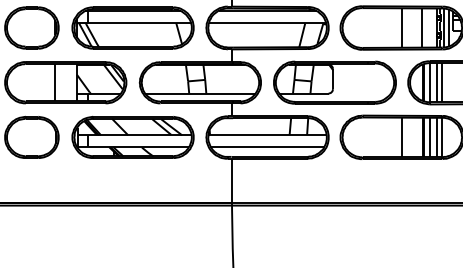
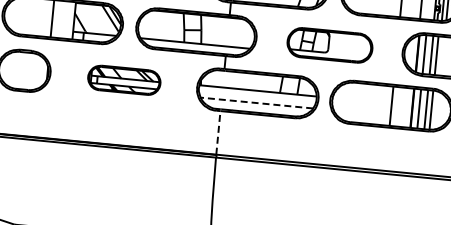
part: (334, 82) -> (329, 45), size x0.7
part: (132, 136) -> (123, 79), size x0.6
line: (267, 147) -> (256, 103), solid -> dashed
line: (231, 180) -> (217, 132), solid -> dashed

